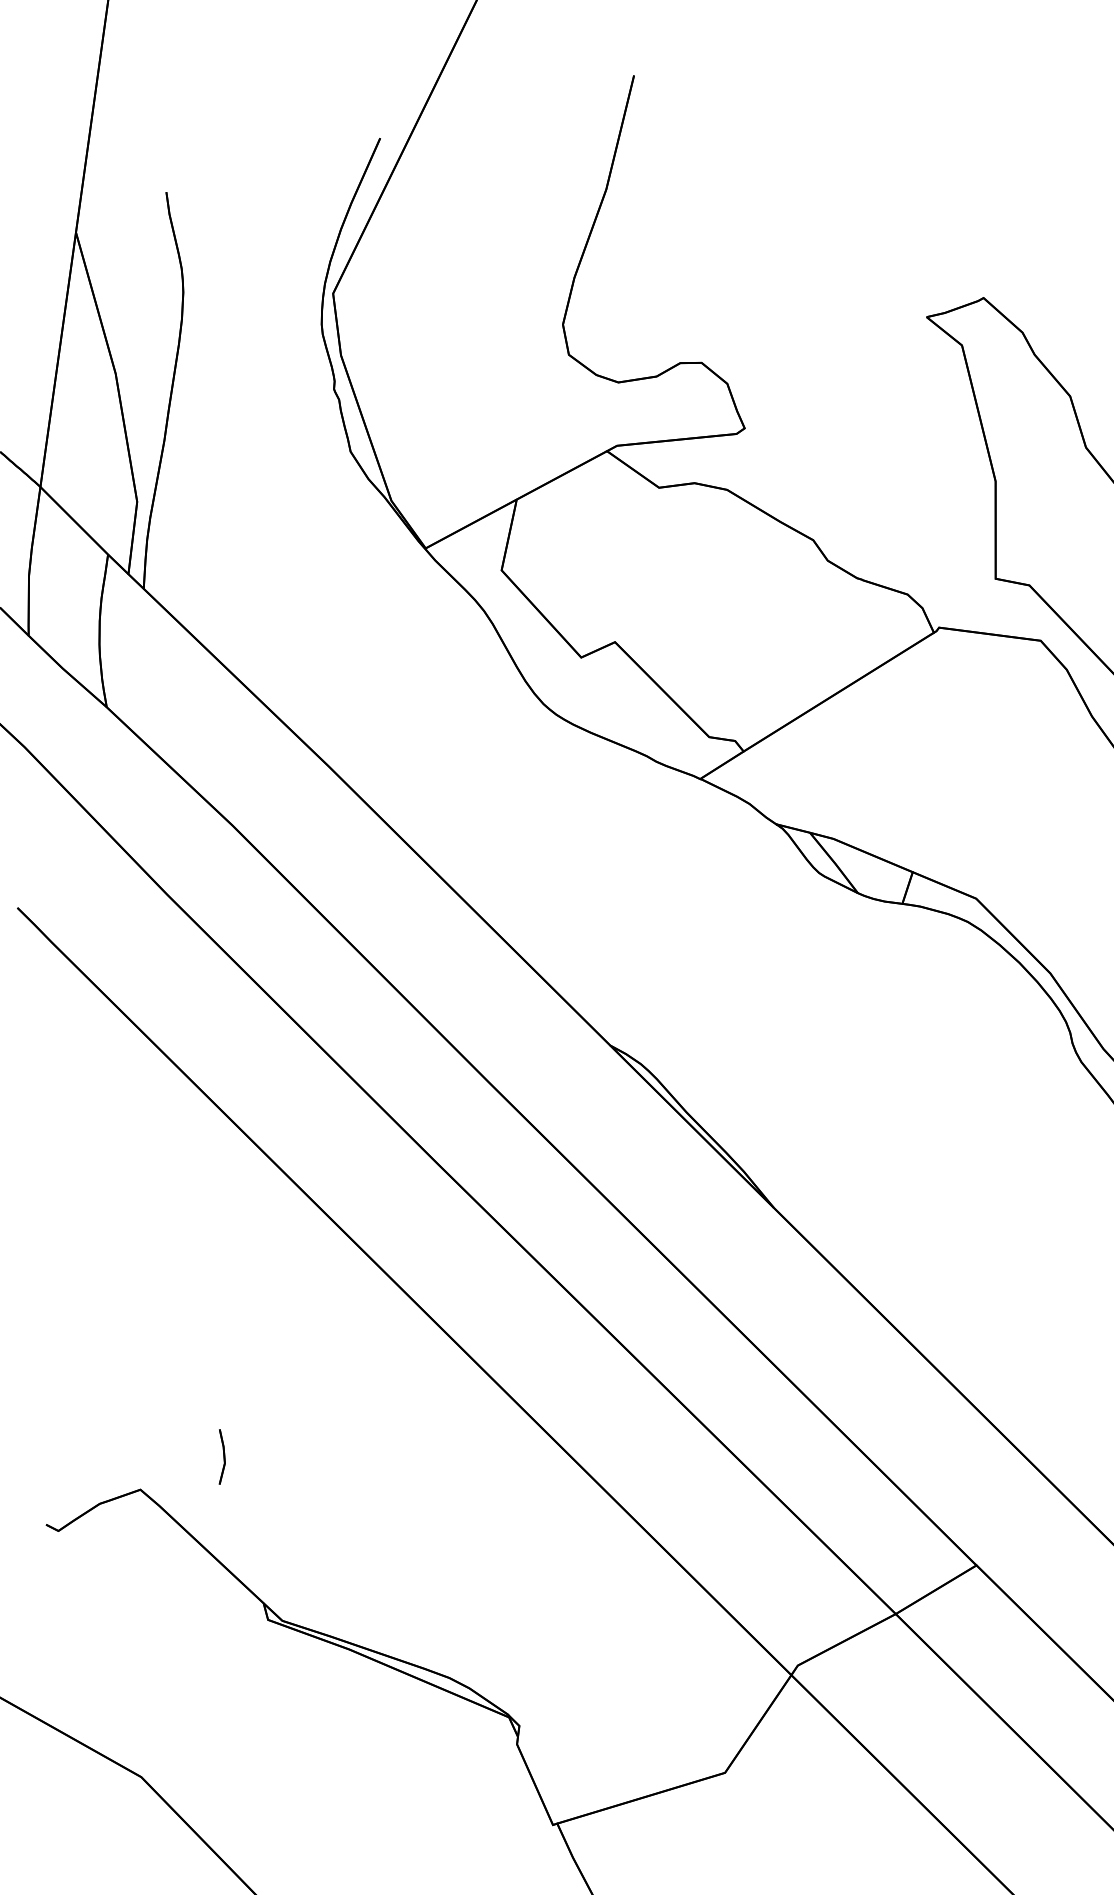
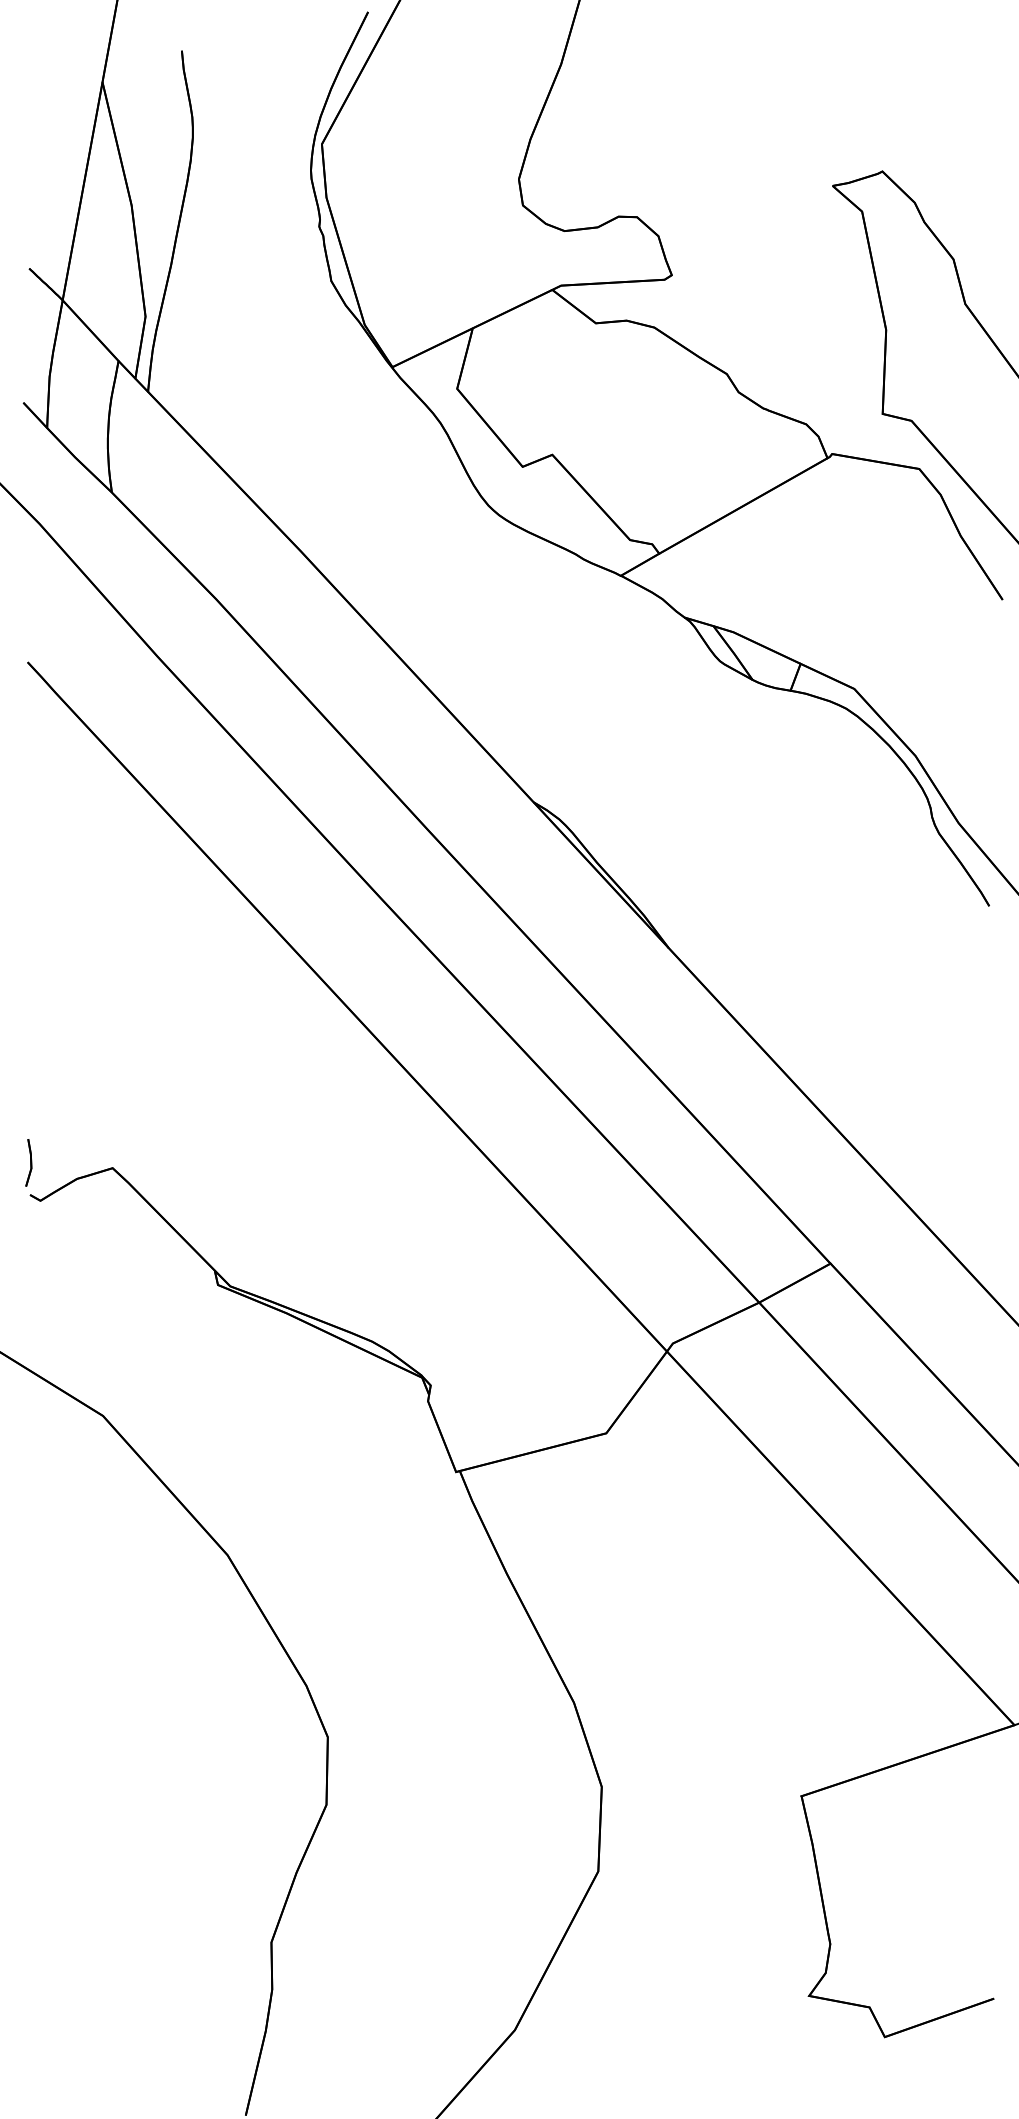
part: (221, 1456) -> (28, 1162), moved

